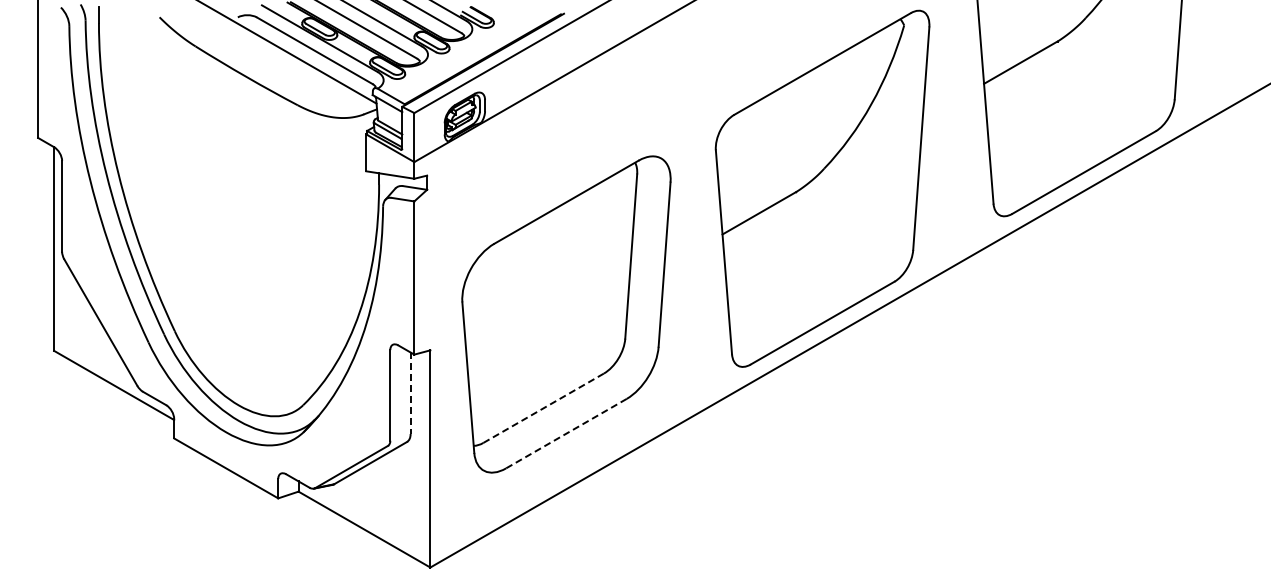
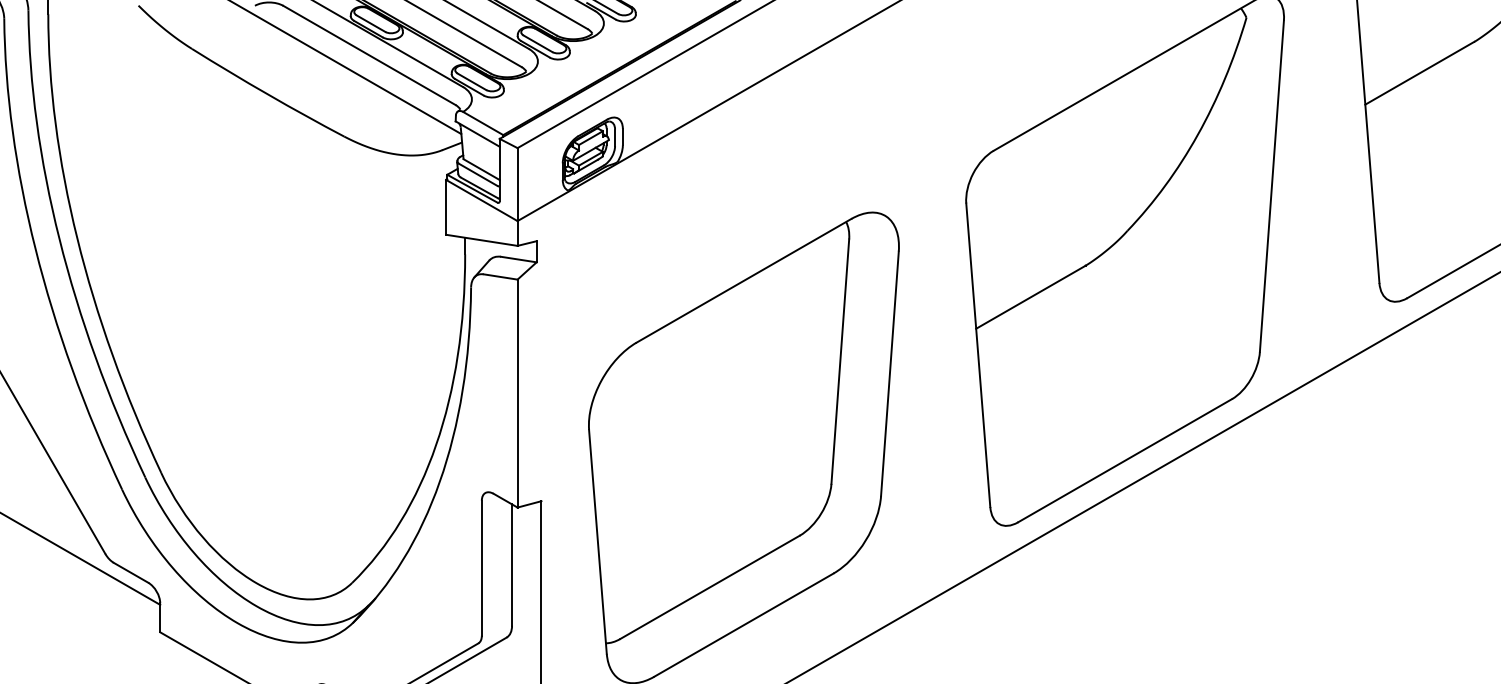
line: (410, 393) -> (511, 565), dashed -> solid
line: (543, 408) -> (709, 587), dashed -> solid
line: (566, 433) -> (743, 624), dashed -> solid

